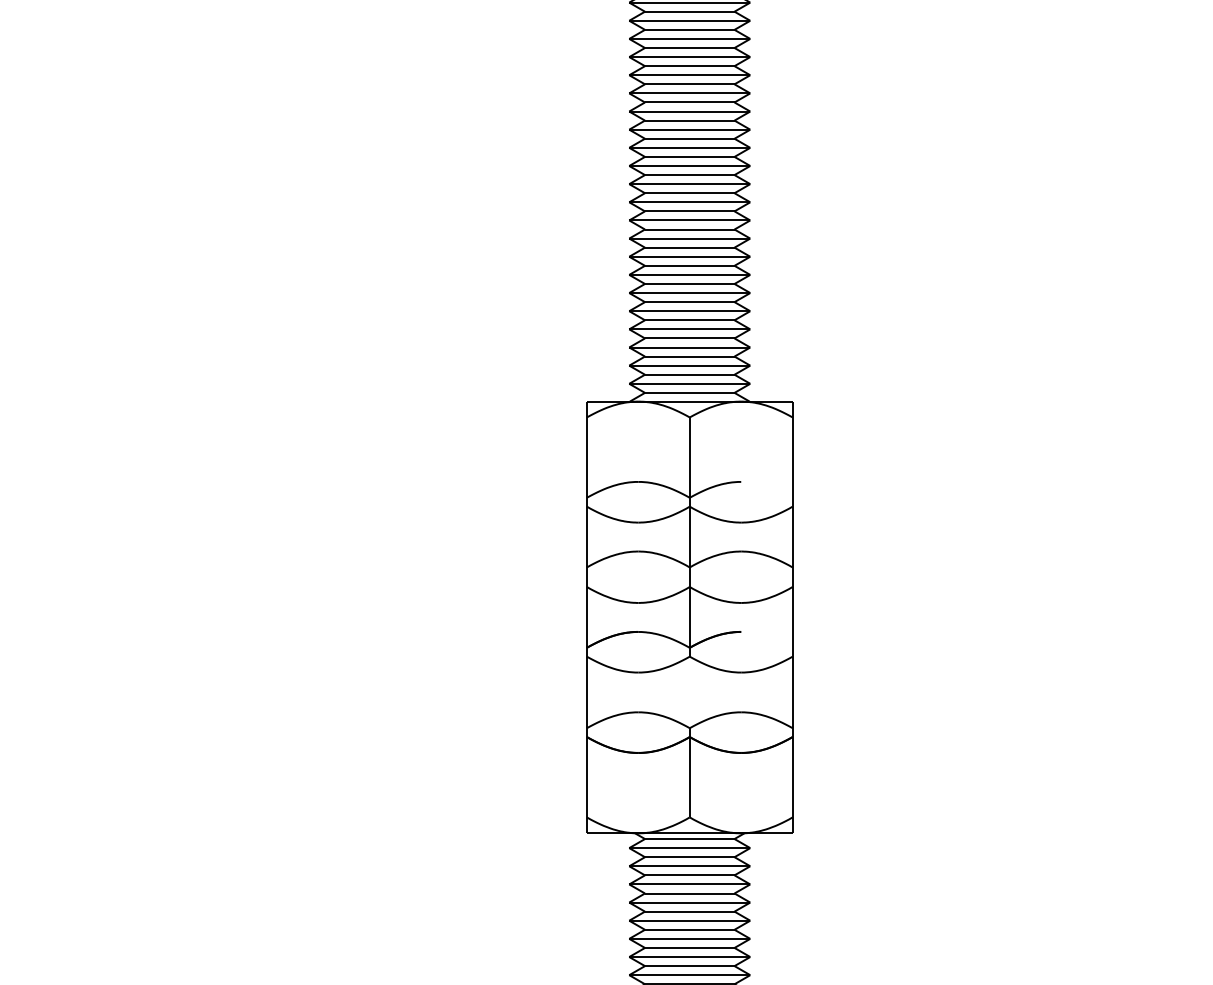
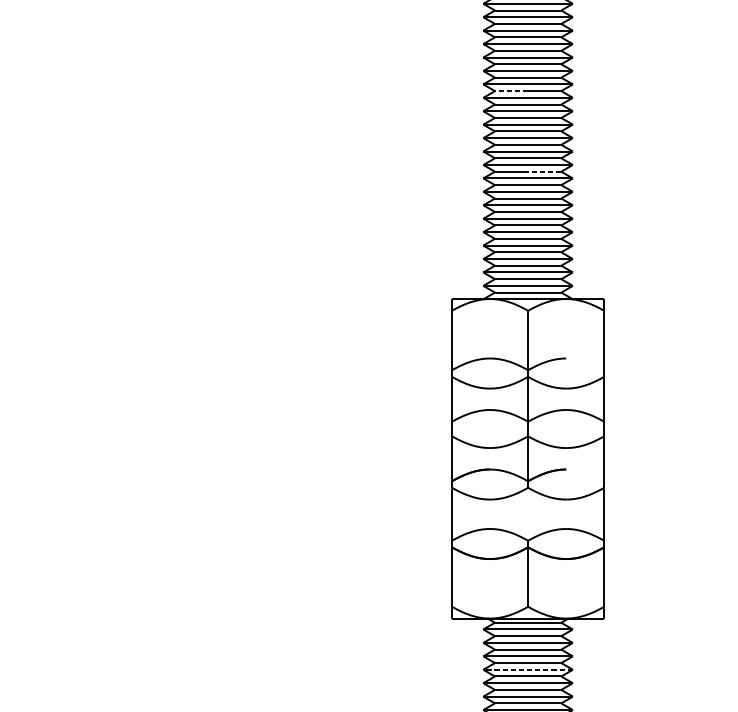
line: (666, 120) -> (510, 91), solid -> dashed
line: (711, 229) -> (544, 171), solid -> dashed
line: (689, 902) -> (527, 669), solid -> dashed

